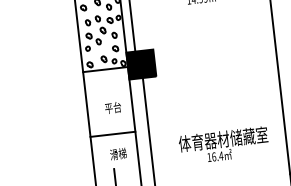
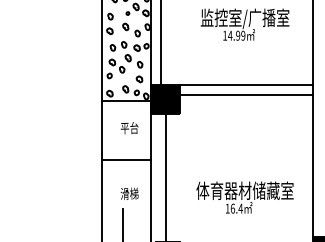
line: (213, 42) -> (246, 84), added
line: (214, 51) -> (246, 94), added
text: (113, 108) -> (129, 128), moved
line: (112, 134) -> (125, 159), moved

